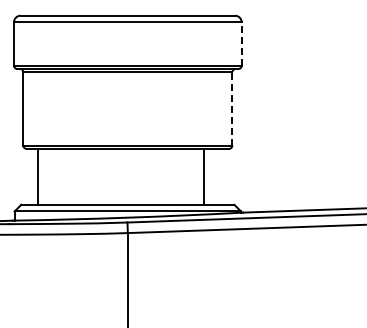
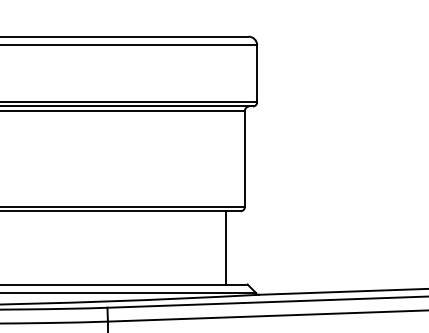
line: (241, 44) -> (256, 74), dashed -> solid
line: (232, 108) -> (245, 158), dashed -> solid
line: (203, 176) -> (225, 247), moved

